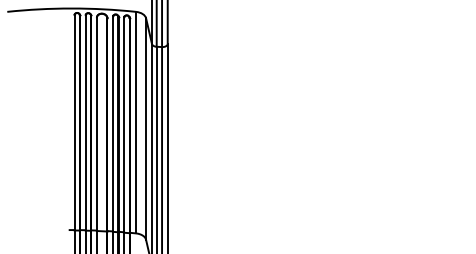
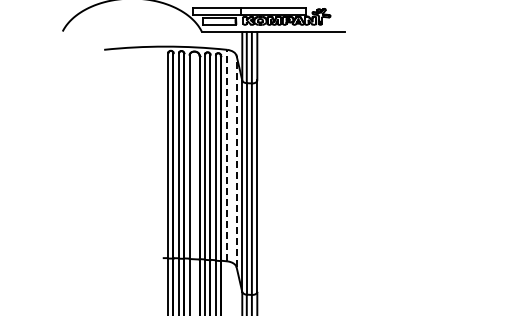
line: (136, 122) -> (227, 155), solid -> dashed
line: (145, 128) -> (236, 161), solid -> dashed

